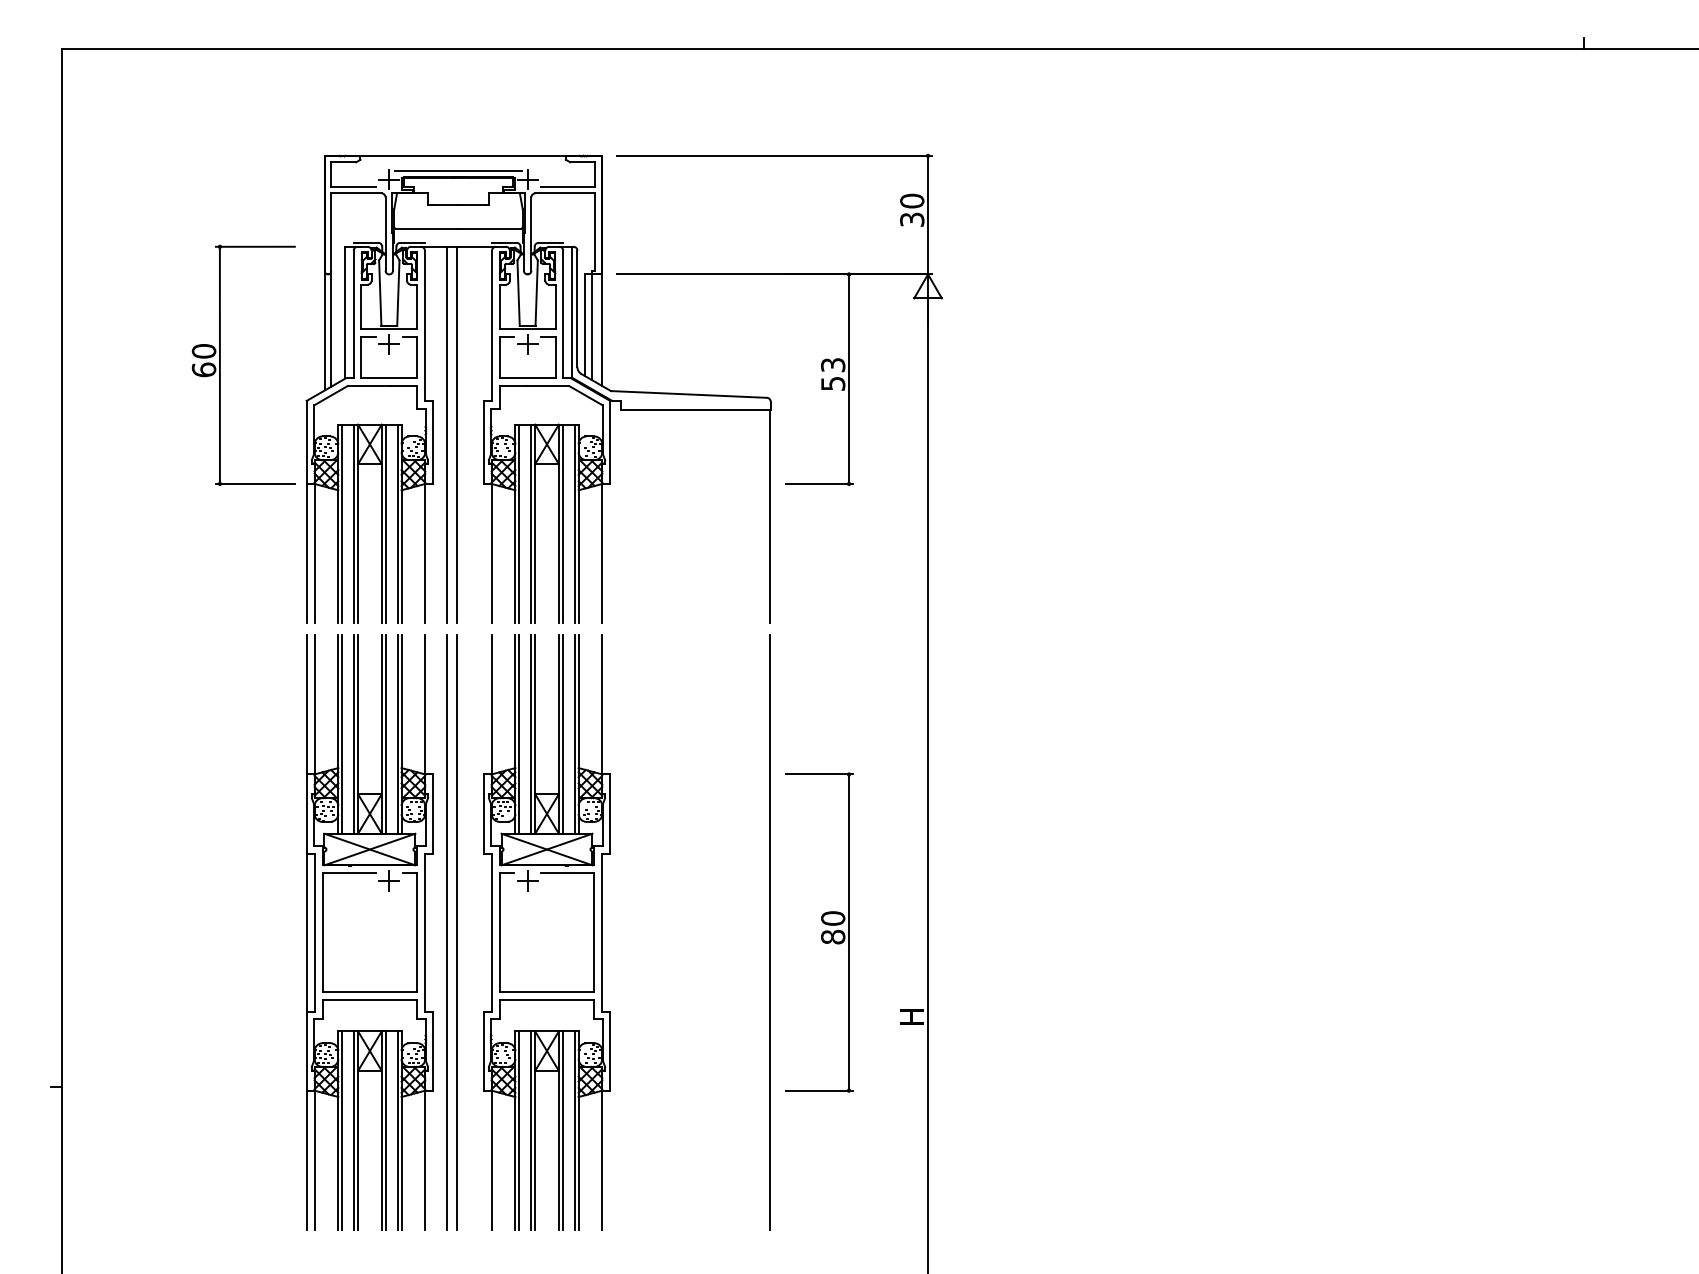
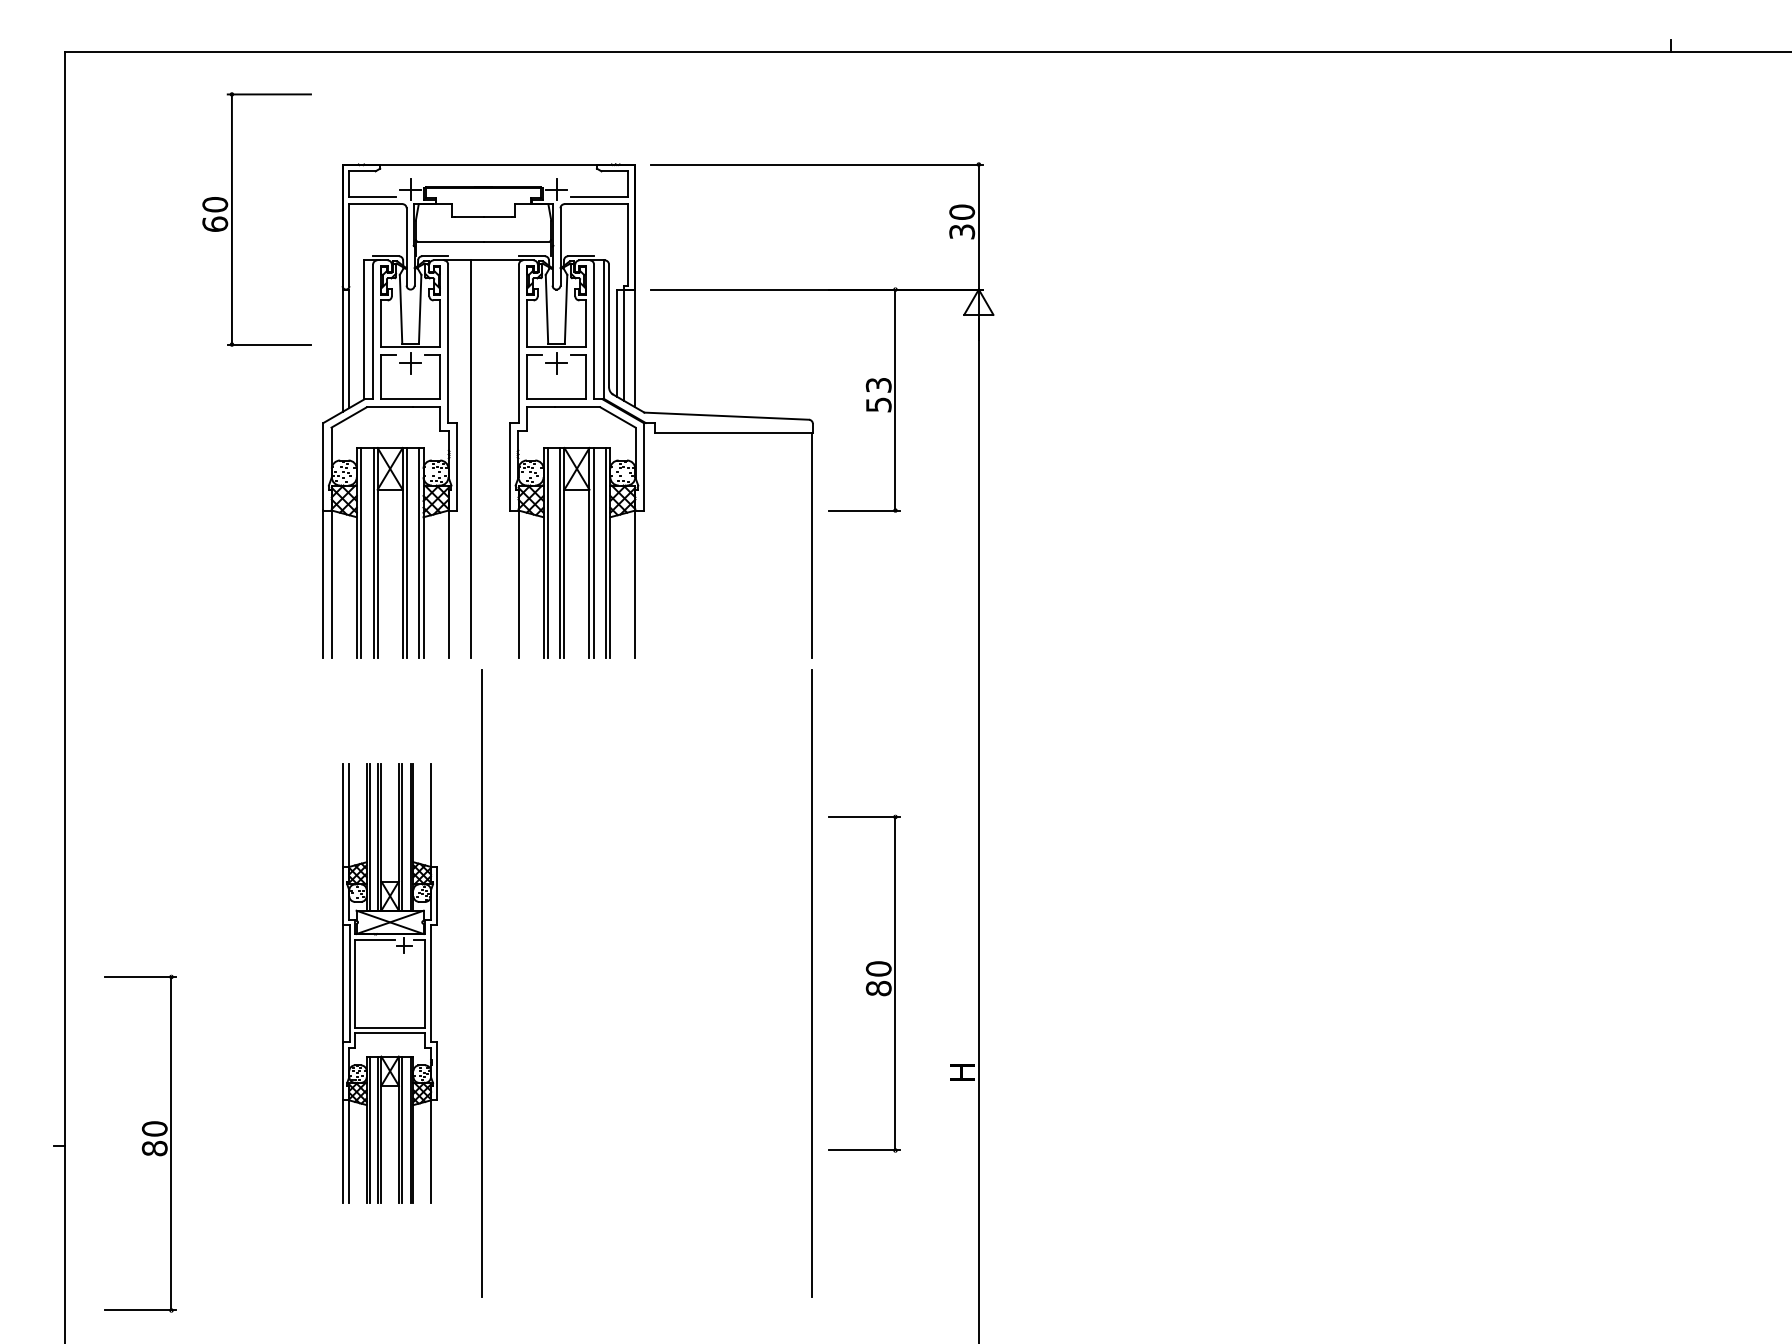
line: (458, 171) -> (483, 180), removed
part: (220, 365) -> (232, 219), moved
line: (456, 434) -> (481, 458), removed
part: (369, 932) -> (389, 983), size x0.7
line: (447, 932) -> (471, 983), removed
part: (546, 932) -> (576, 983), removed
part: (133, 1084) -> (140, 1143), added

